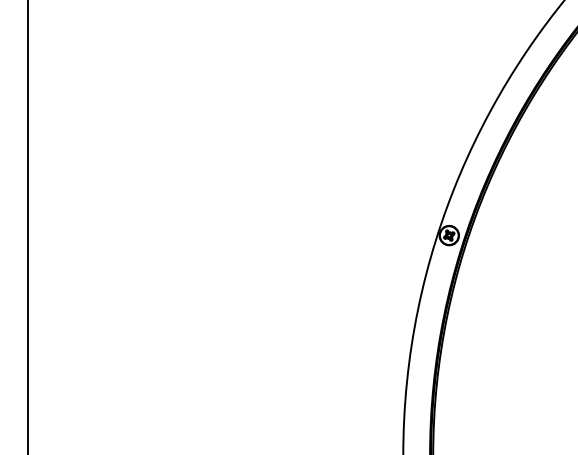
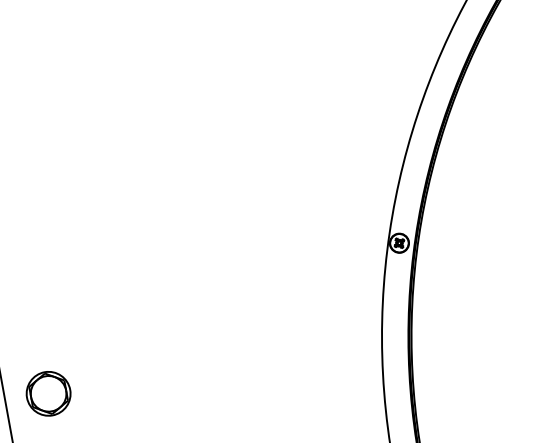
part: (71, 322) -> (48, 394), added

